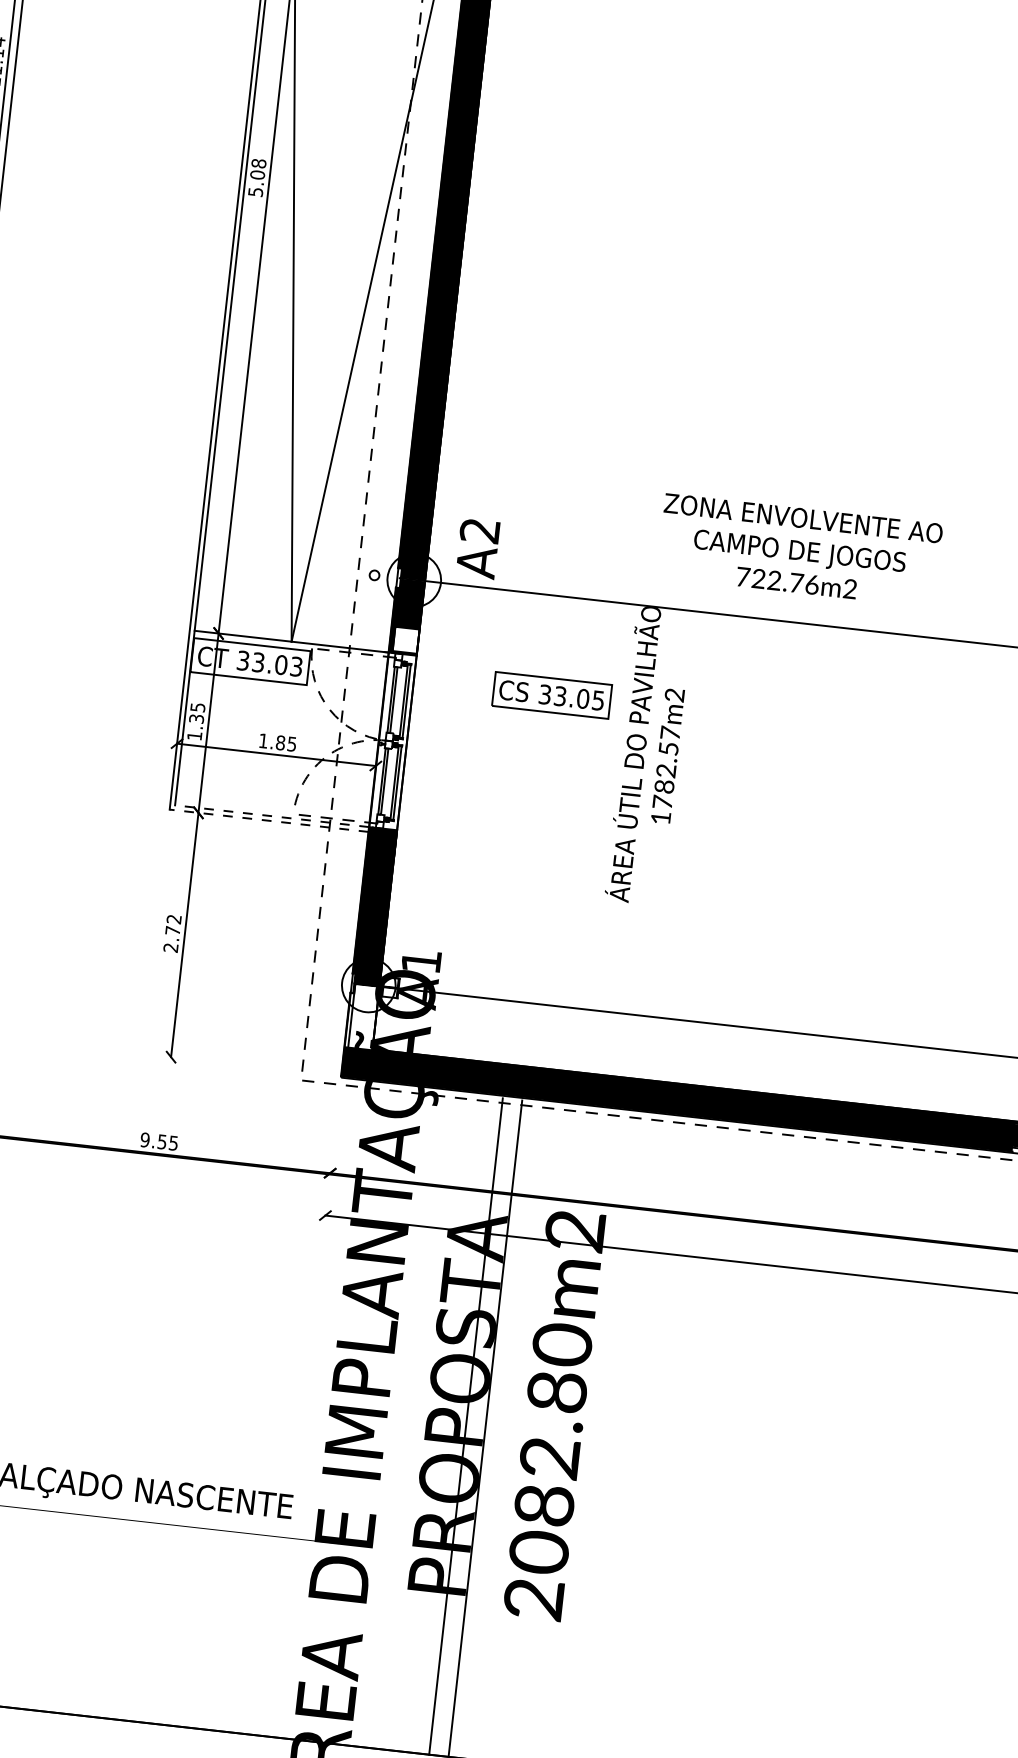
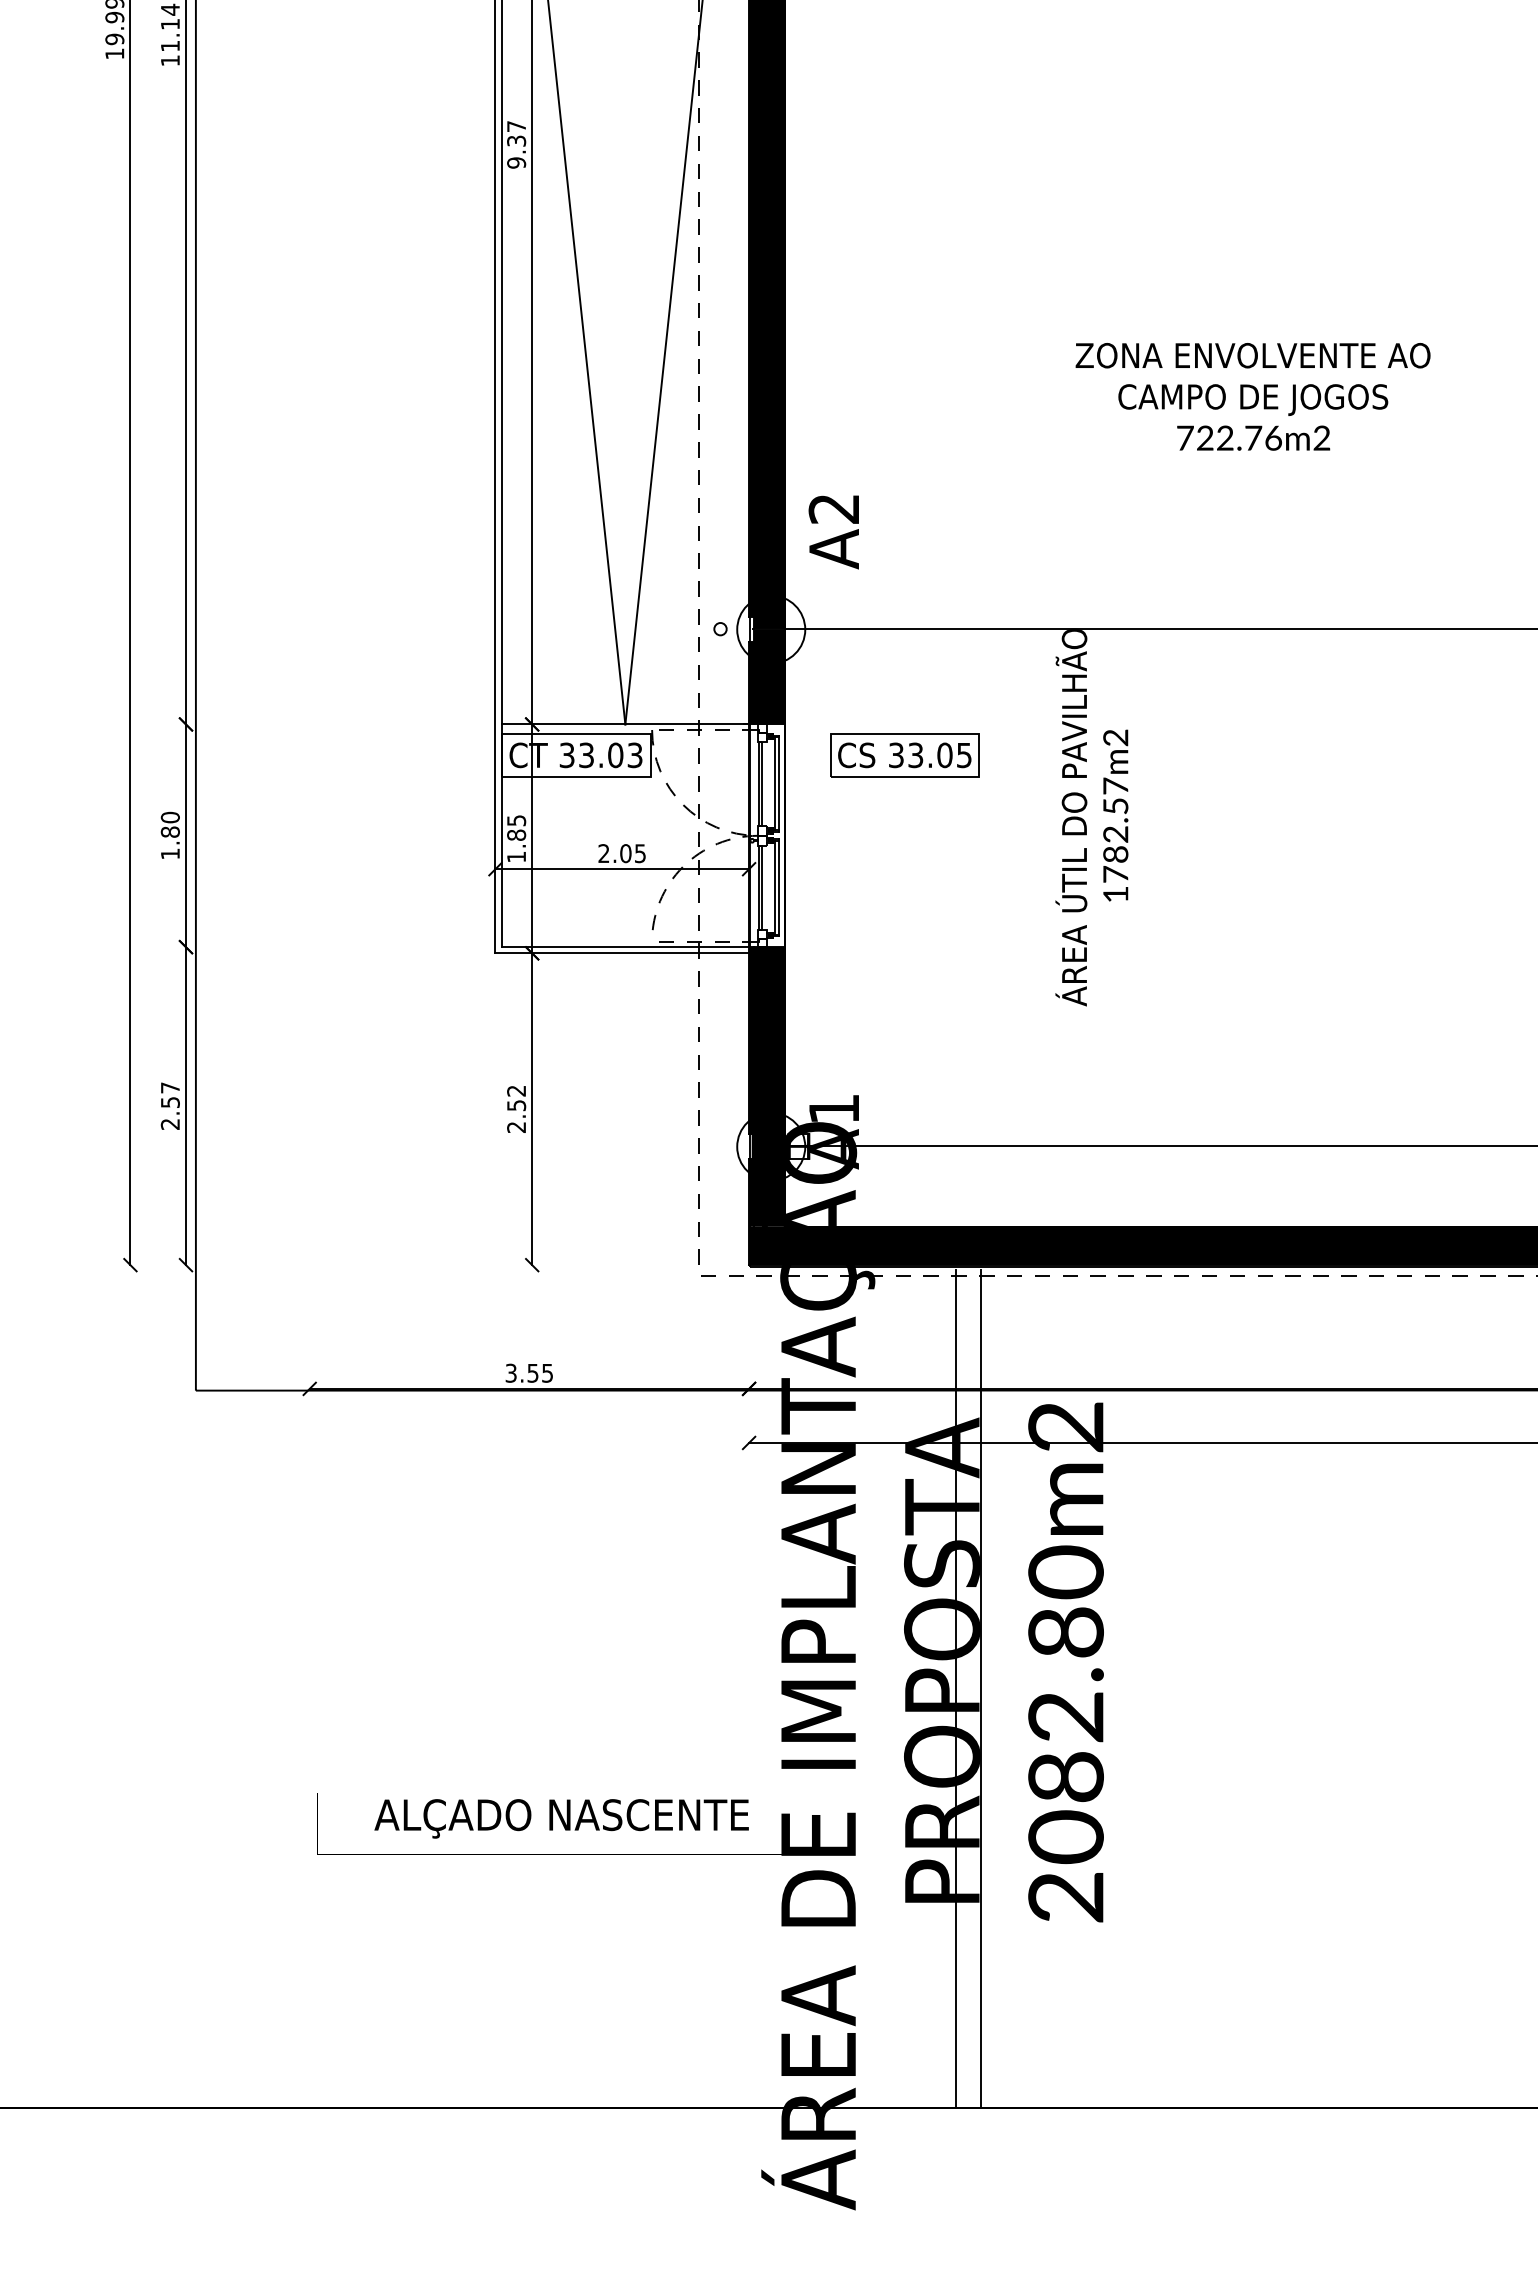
text: (257, 177) -> (516, 144), 5.08 -> 9.37
text: (477, 549) -> (833, 532), moved
text: (799, 550) -> (1252, 396), moved
fill: (406, 640) -> (769, 706), added
part: (551, 695) -> (904, 755), moved
text: (196, 718) -> (516, 834), 1.35 -> 1.85
text: (271, 741) -> (614, 853), 1.85 -> 2.05
line: (272, 816) -> (625, 947), dashed -> solid
line: (269, 820) -> (622, 953), dashed -> solid
text: (172, 930) -> (516, 1105), 2.72 -> 2.52
fill: (361, 1016) -> (766, 1186), added
text: (144, 1139) -> (510, 1372), 9.55 -> 3.55

